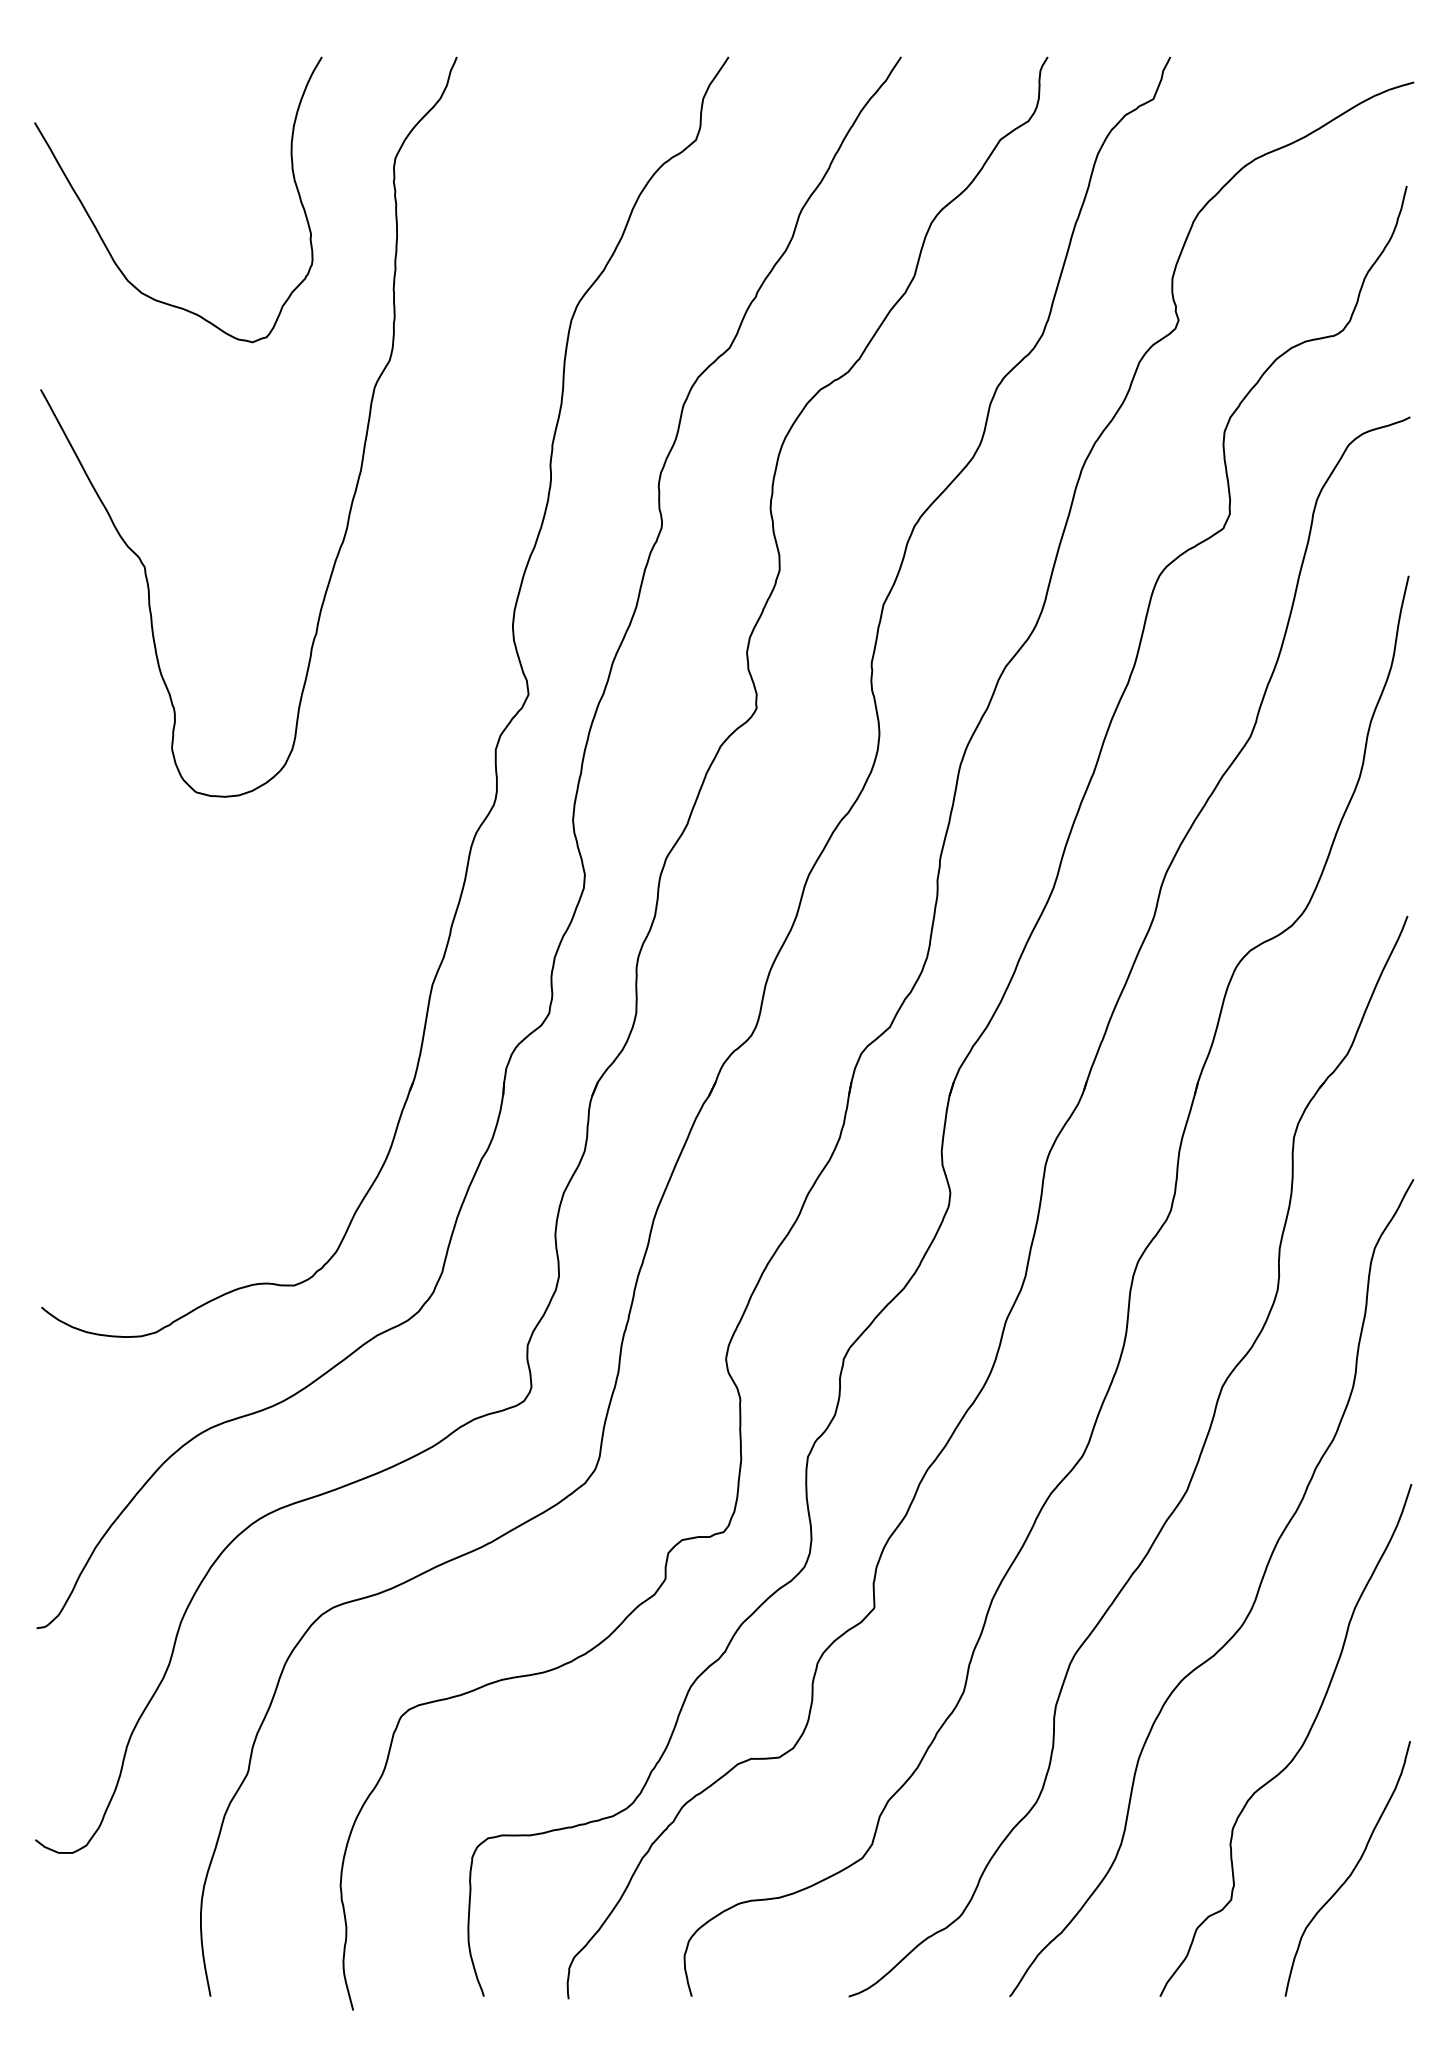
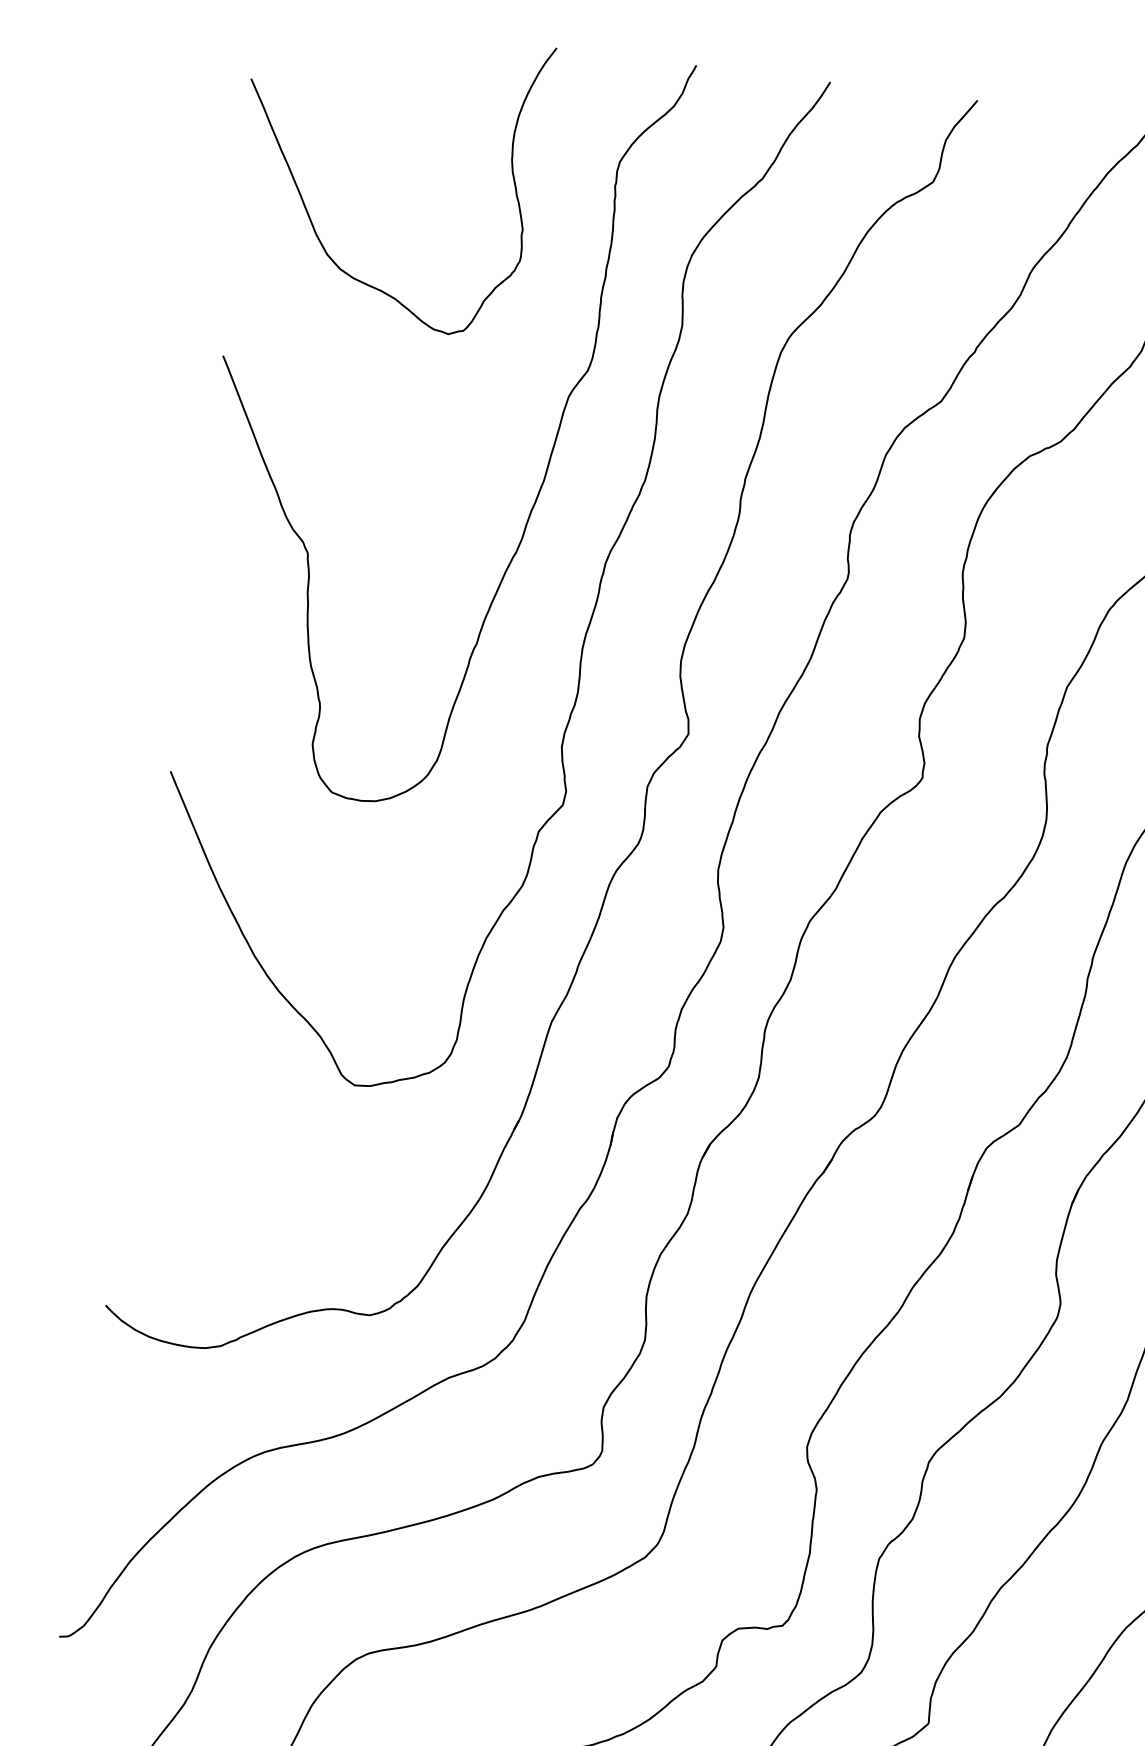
curve: (425, 562) -> (598, 584), added

